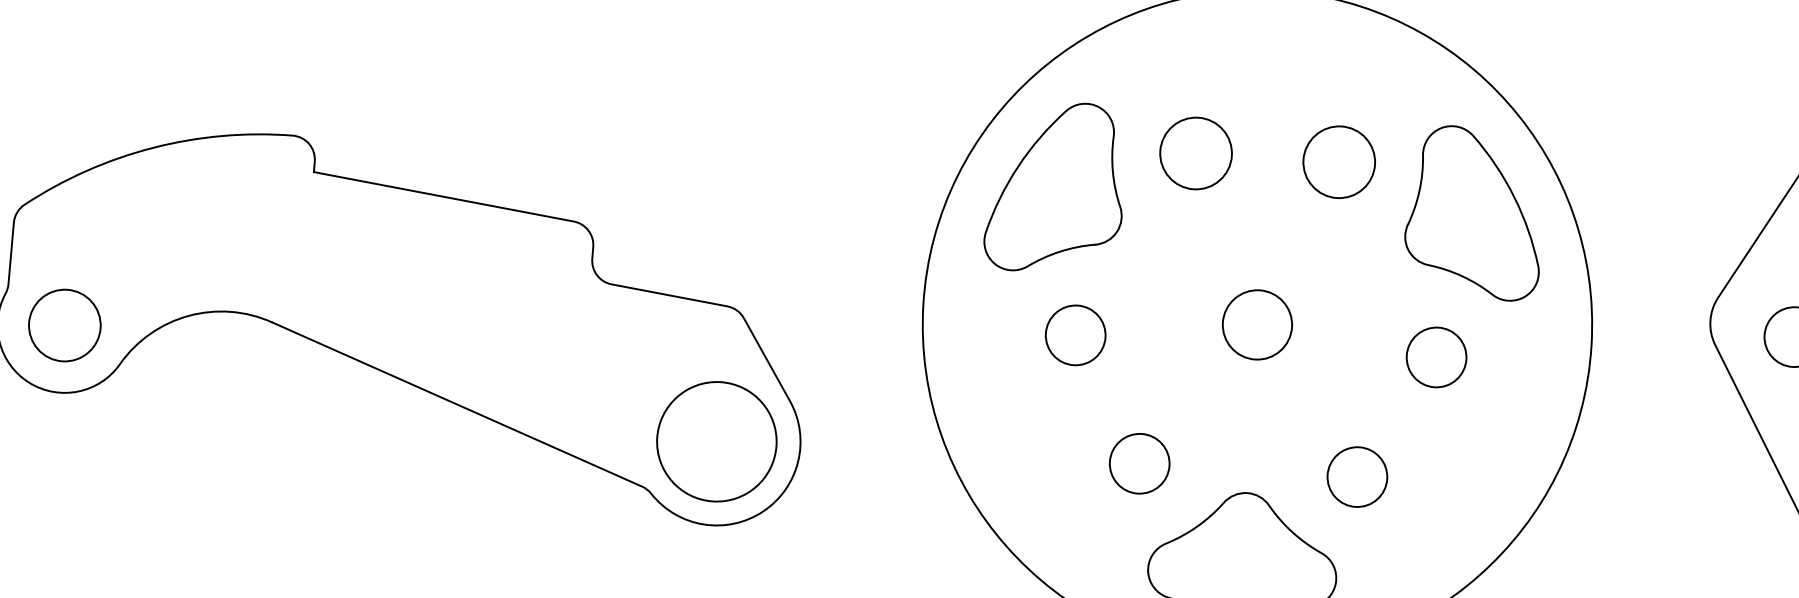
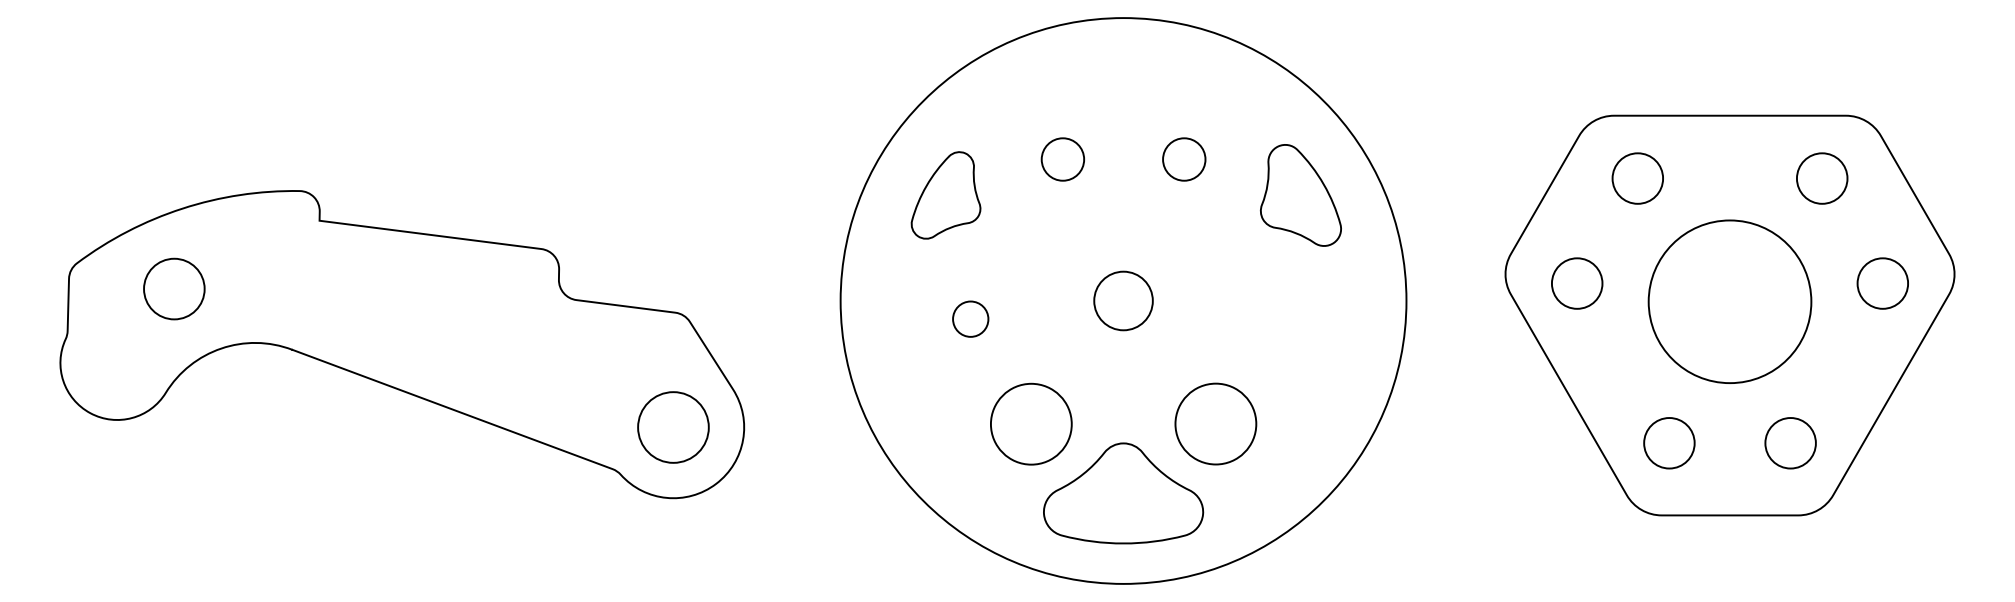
circle: (1195, 153) -> (1062, 159), size x0.7
circle: (1339, 162) -> (1184, 159), size x0.7
part: (1054, 187) -> (945, 195), size x0.6
part: (1474, 213) -> (1300, 195), size x0.7
circle: (65, 324) -> (174, 288), moved
circle: (1075, 334) -> (970, 318), size x0.7
circle: (1436, 357) -> (1276, 319), removed
circle: (715, 441) -> (672, 427), size x0.7
circle: (1139, 462) -> (1031, 423), size x1.6
circle: (1357, 477) -> (1215, 424), size x1.6

